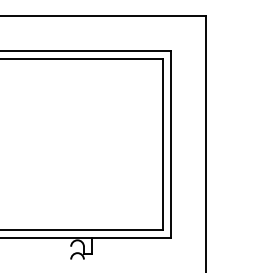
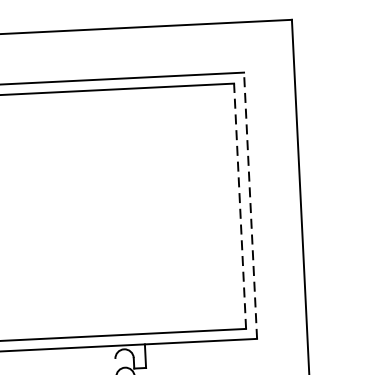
line: (170, 143) -> (250, 204), solid -> dashed
line: (163, 144) -> (240, 206), solid -> dashed

